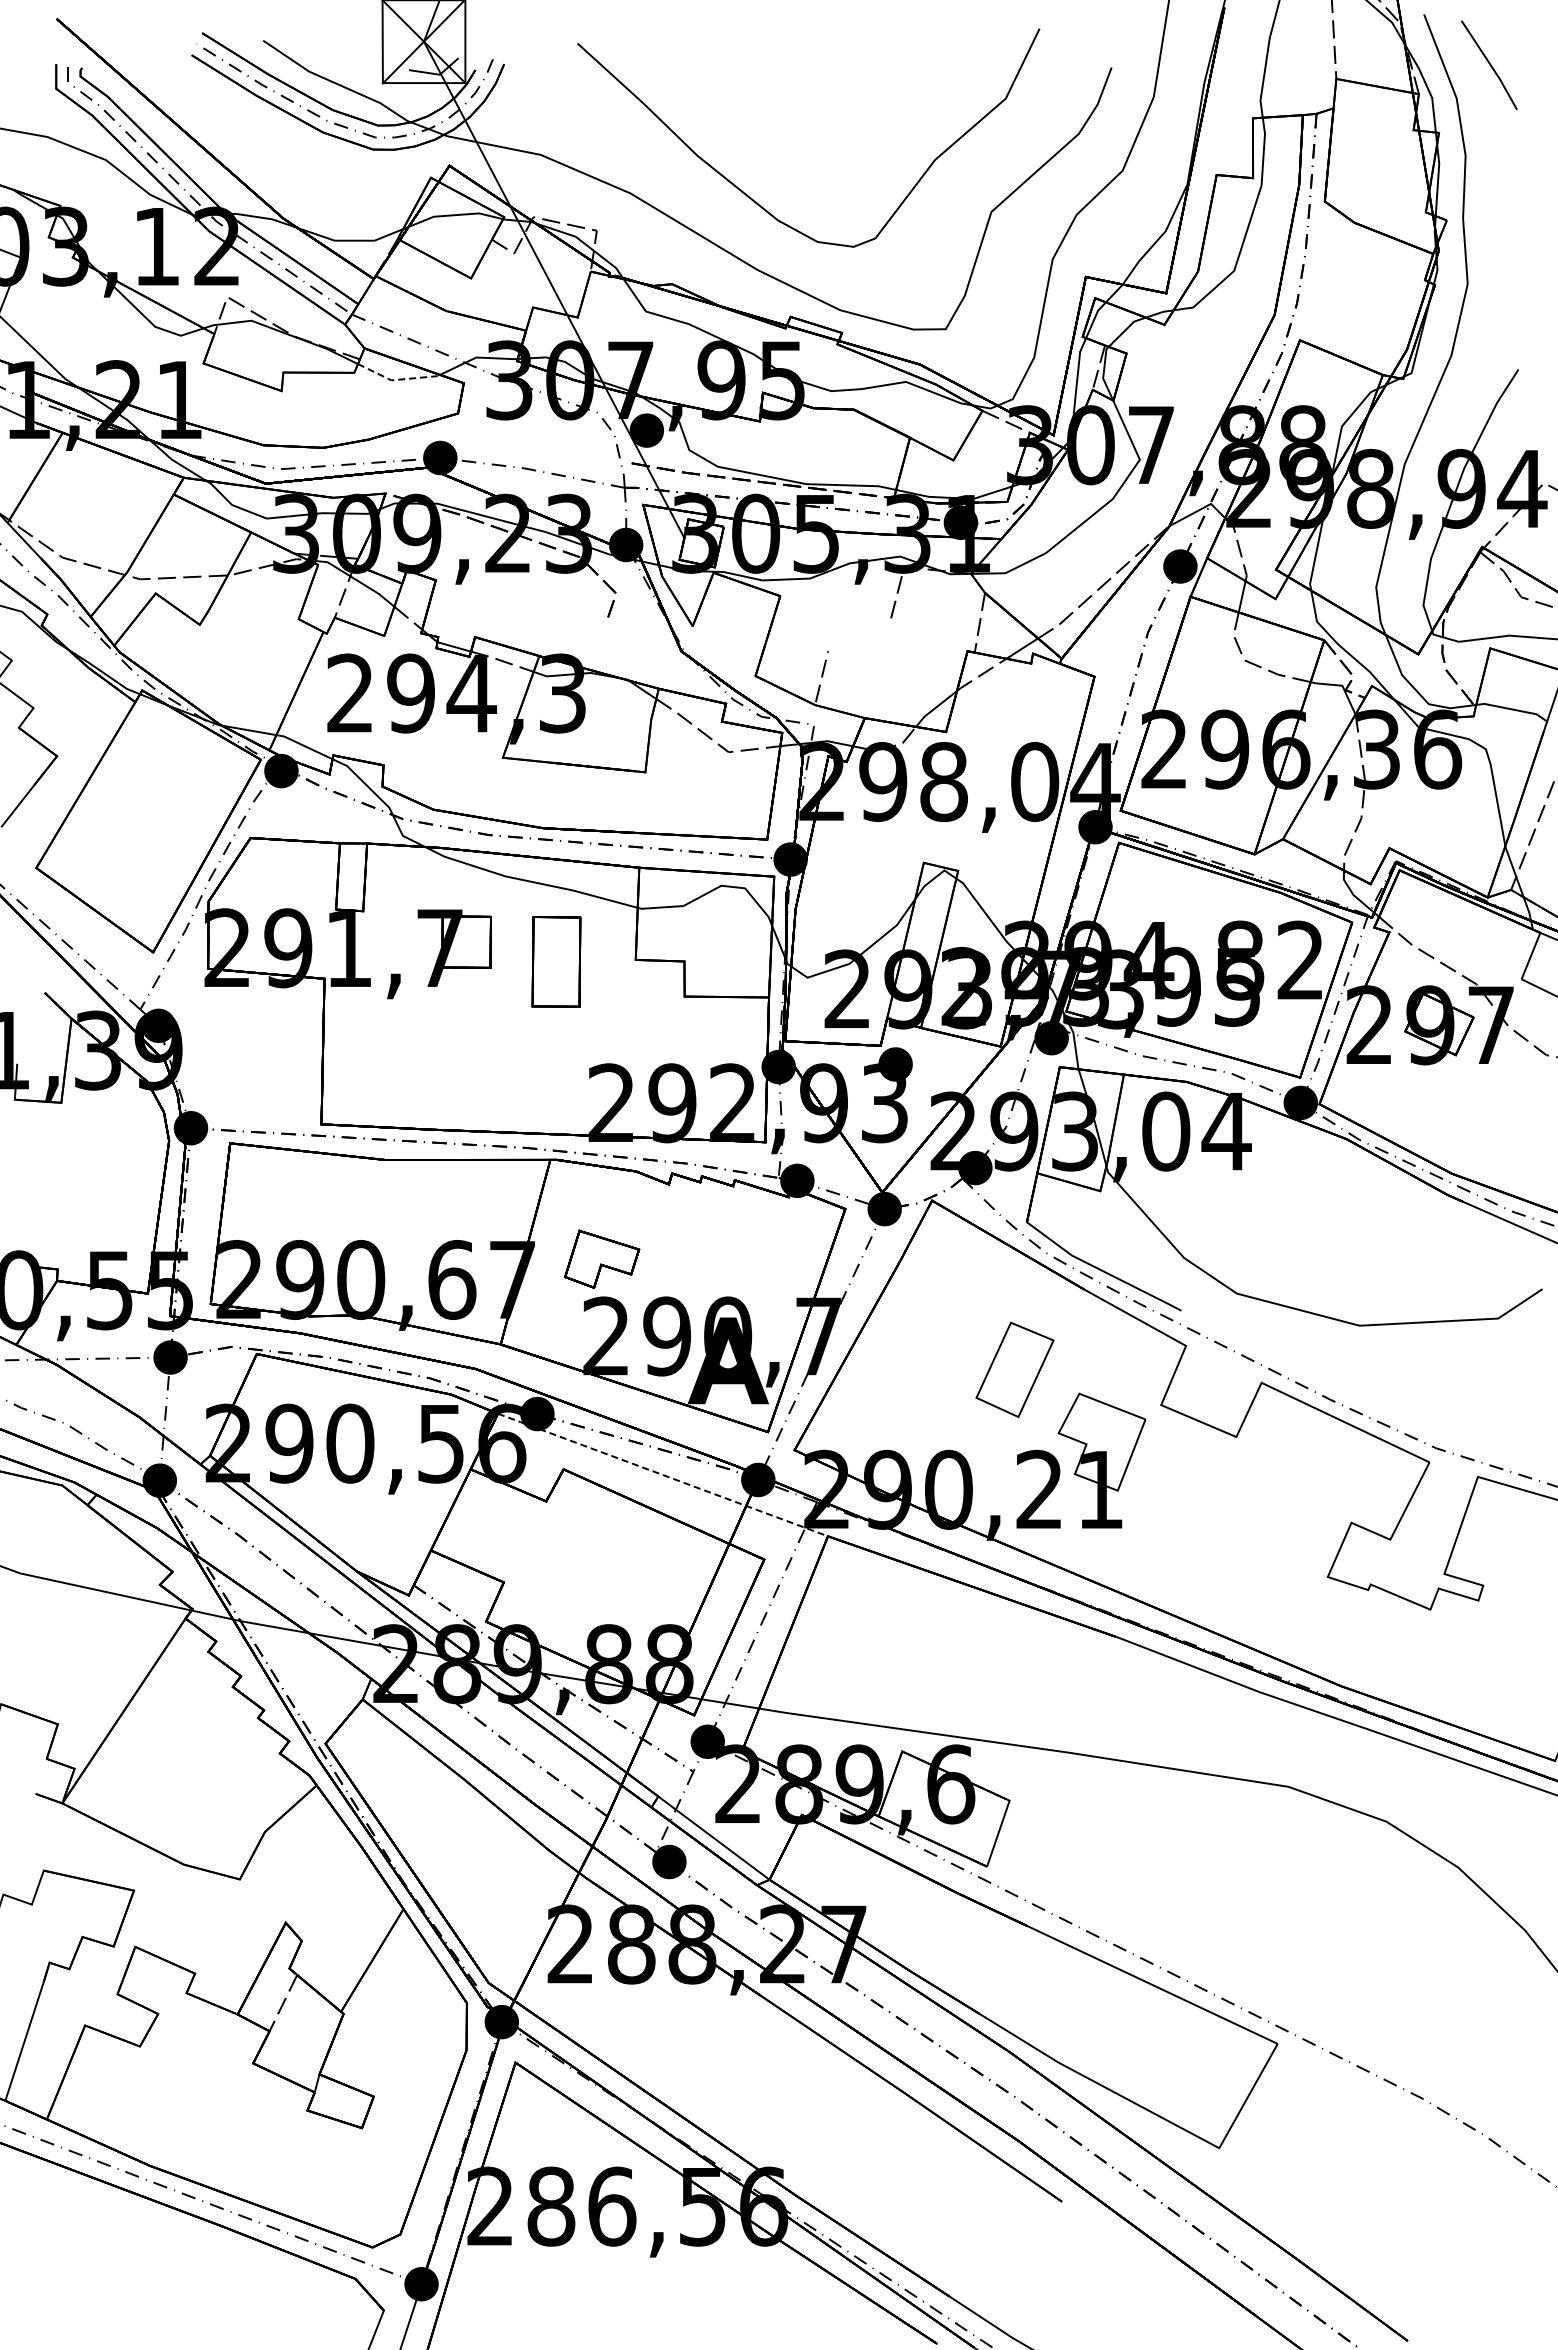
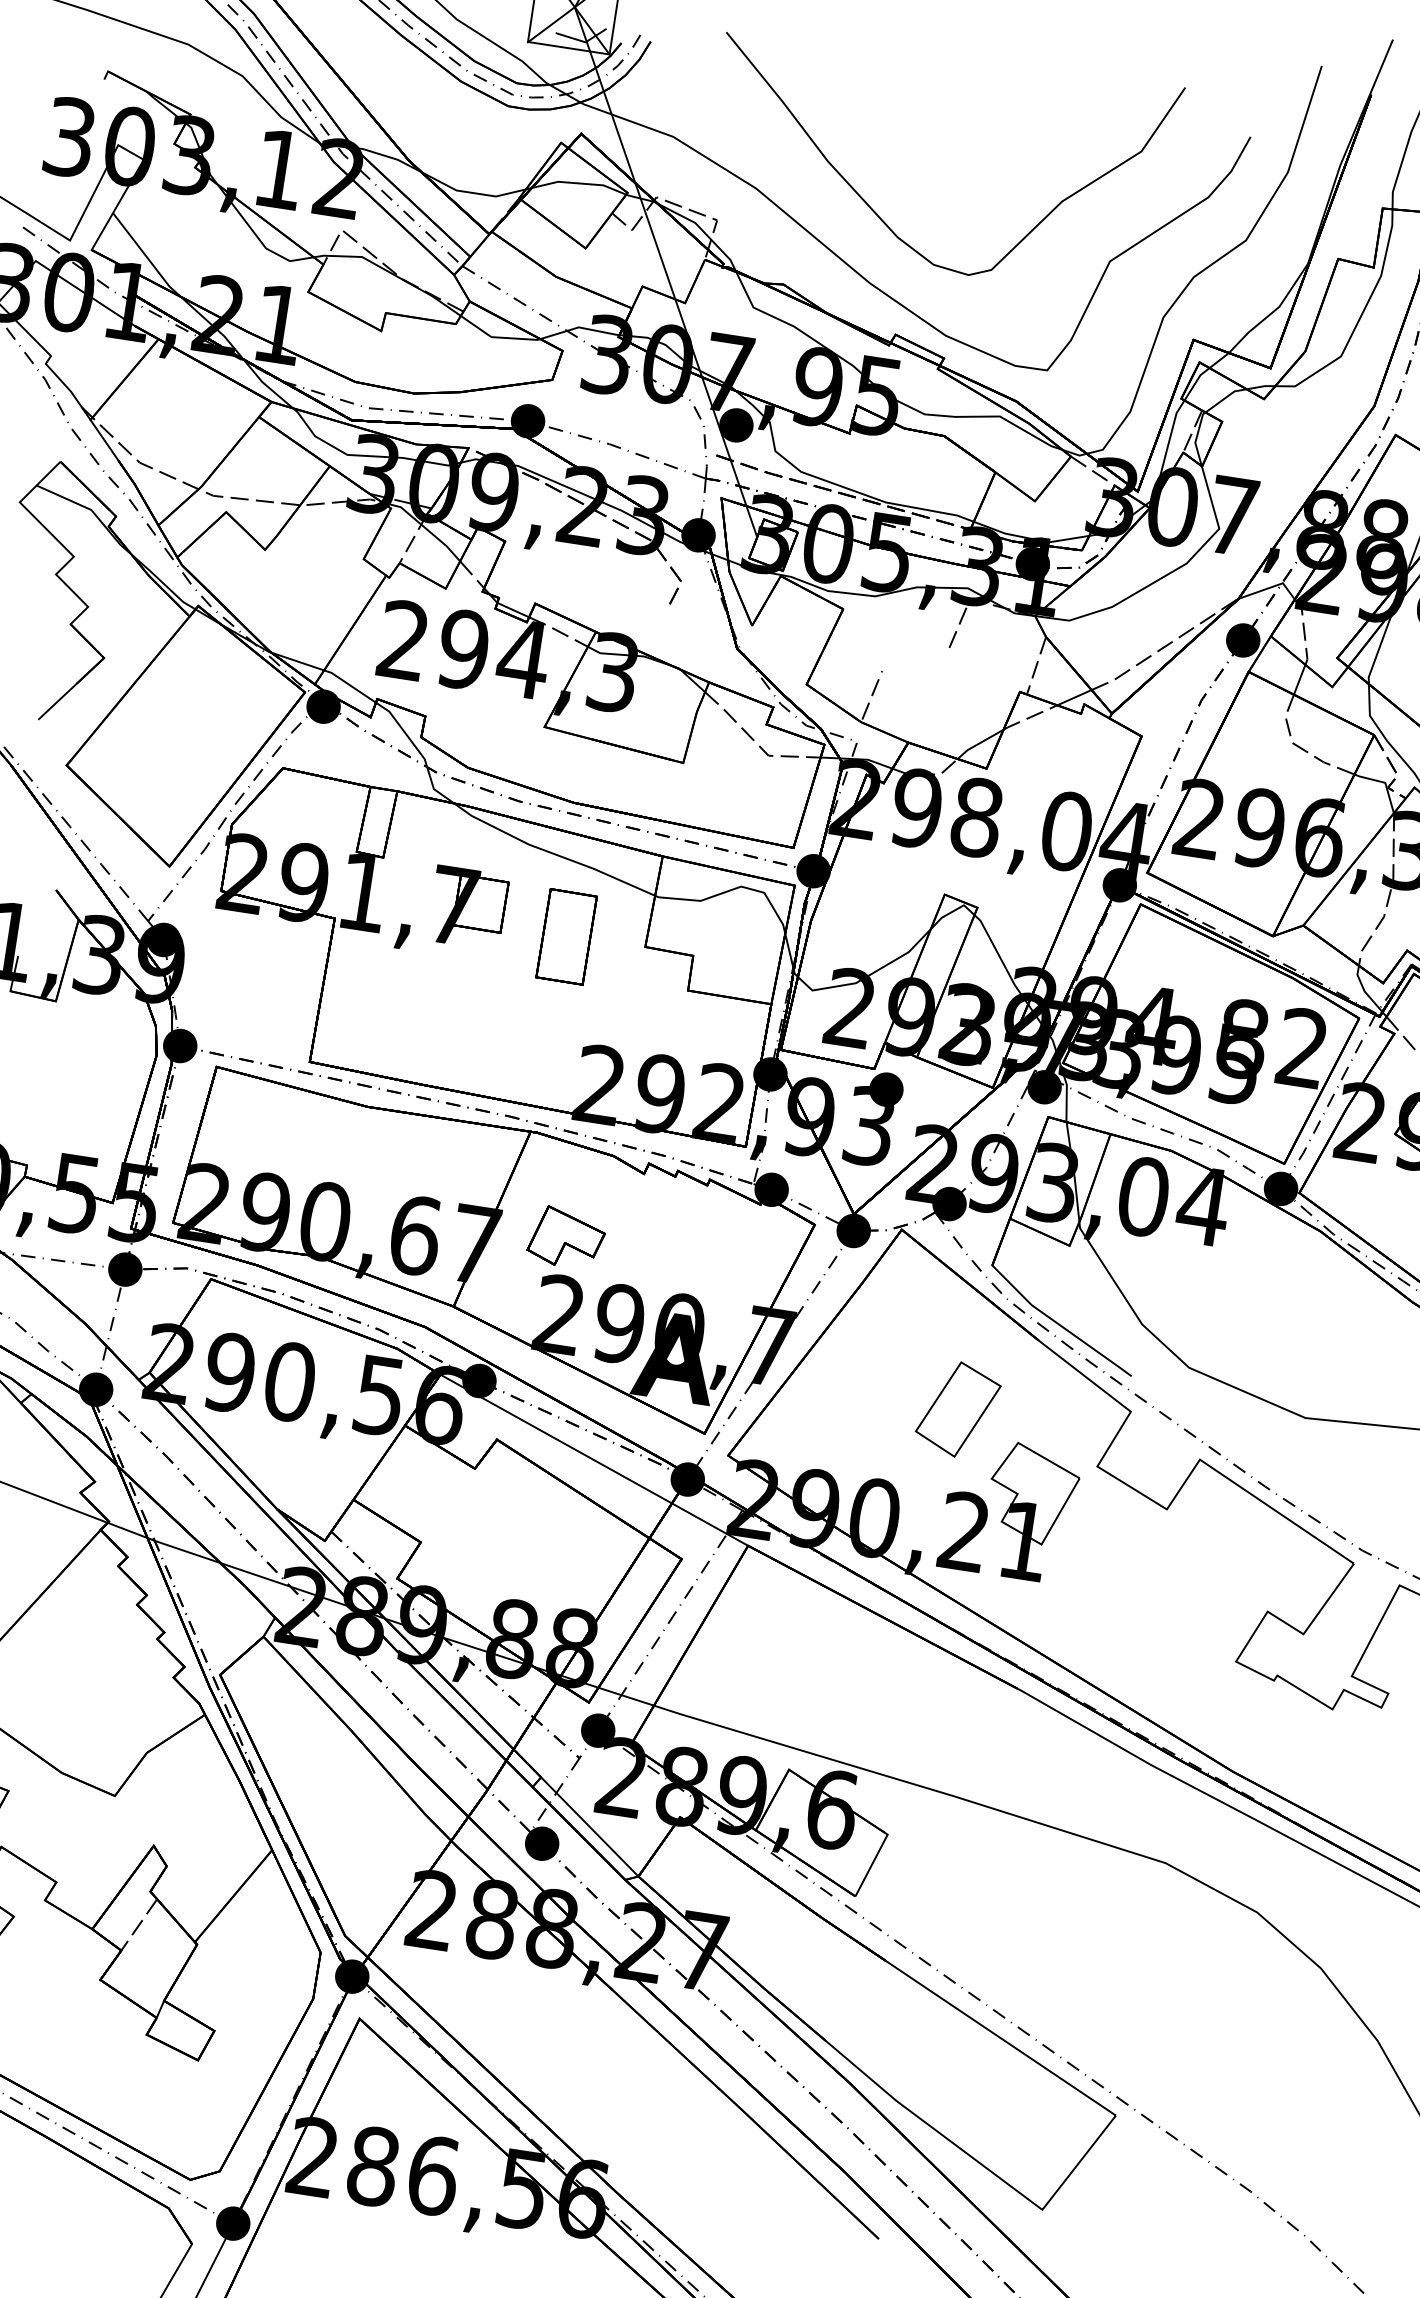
line: (397, 379) -> (497, 337), dashed -> solid
line: (663, 1475) -> (594, 1460), dashed -> solid

